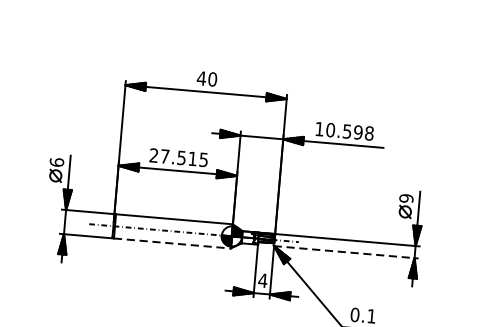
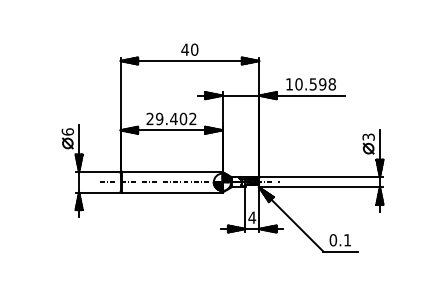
text: (184, 157) -> (176, 118), 27.515 -> 29.402
text: (406, 197) -> (368, 136), 9 -> 3
line: (172, 243) -> (172, 192), dashed -> solid
line: (346, 252) -> (321, 187), dashed -> solid

